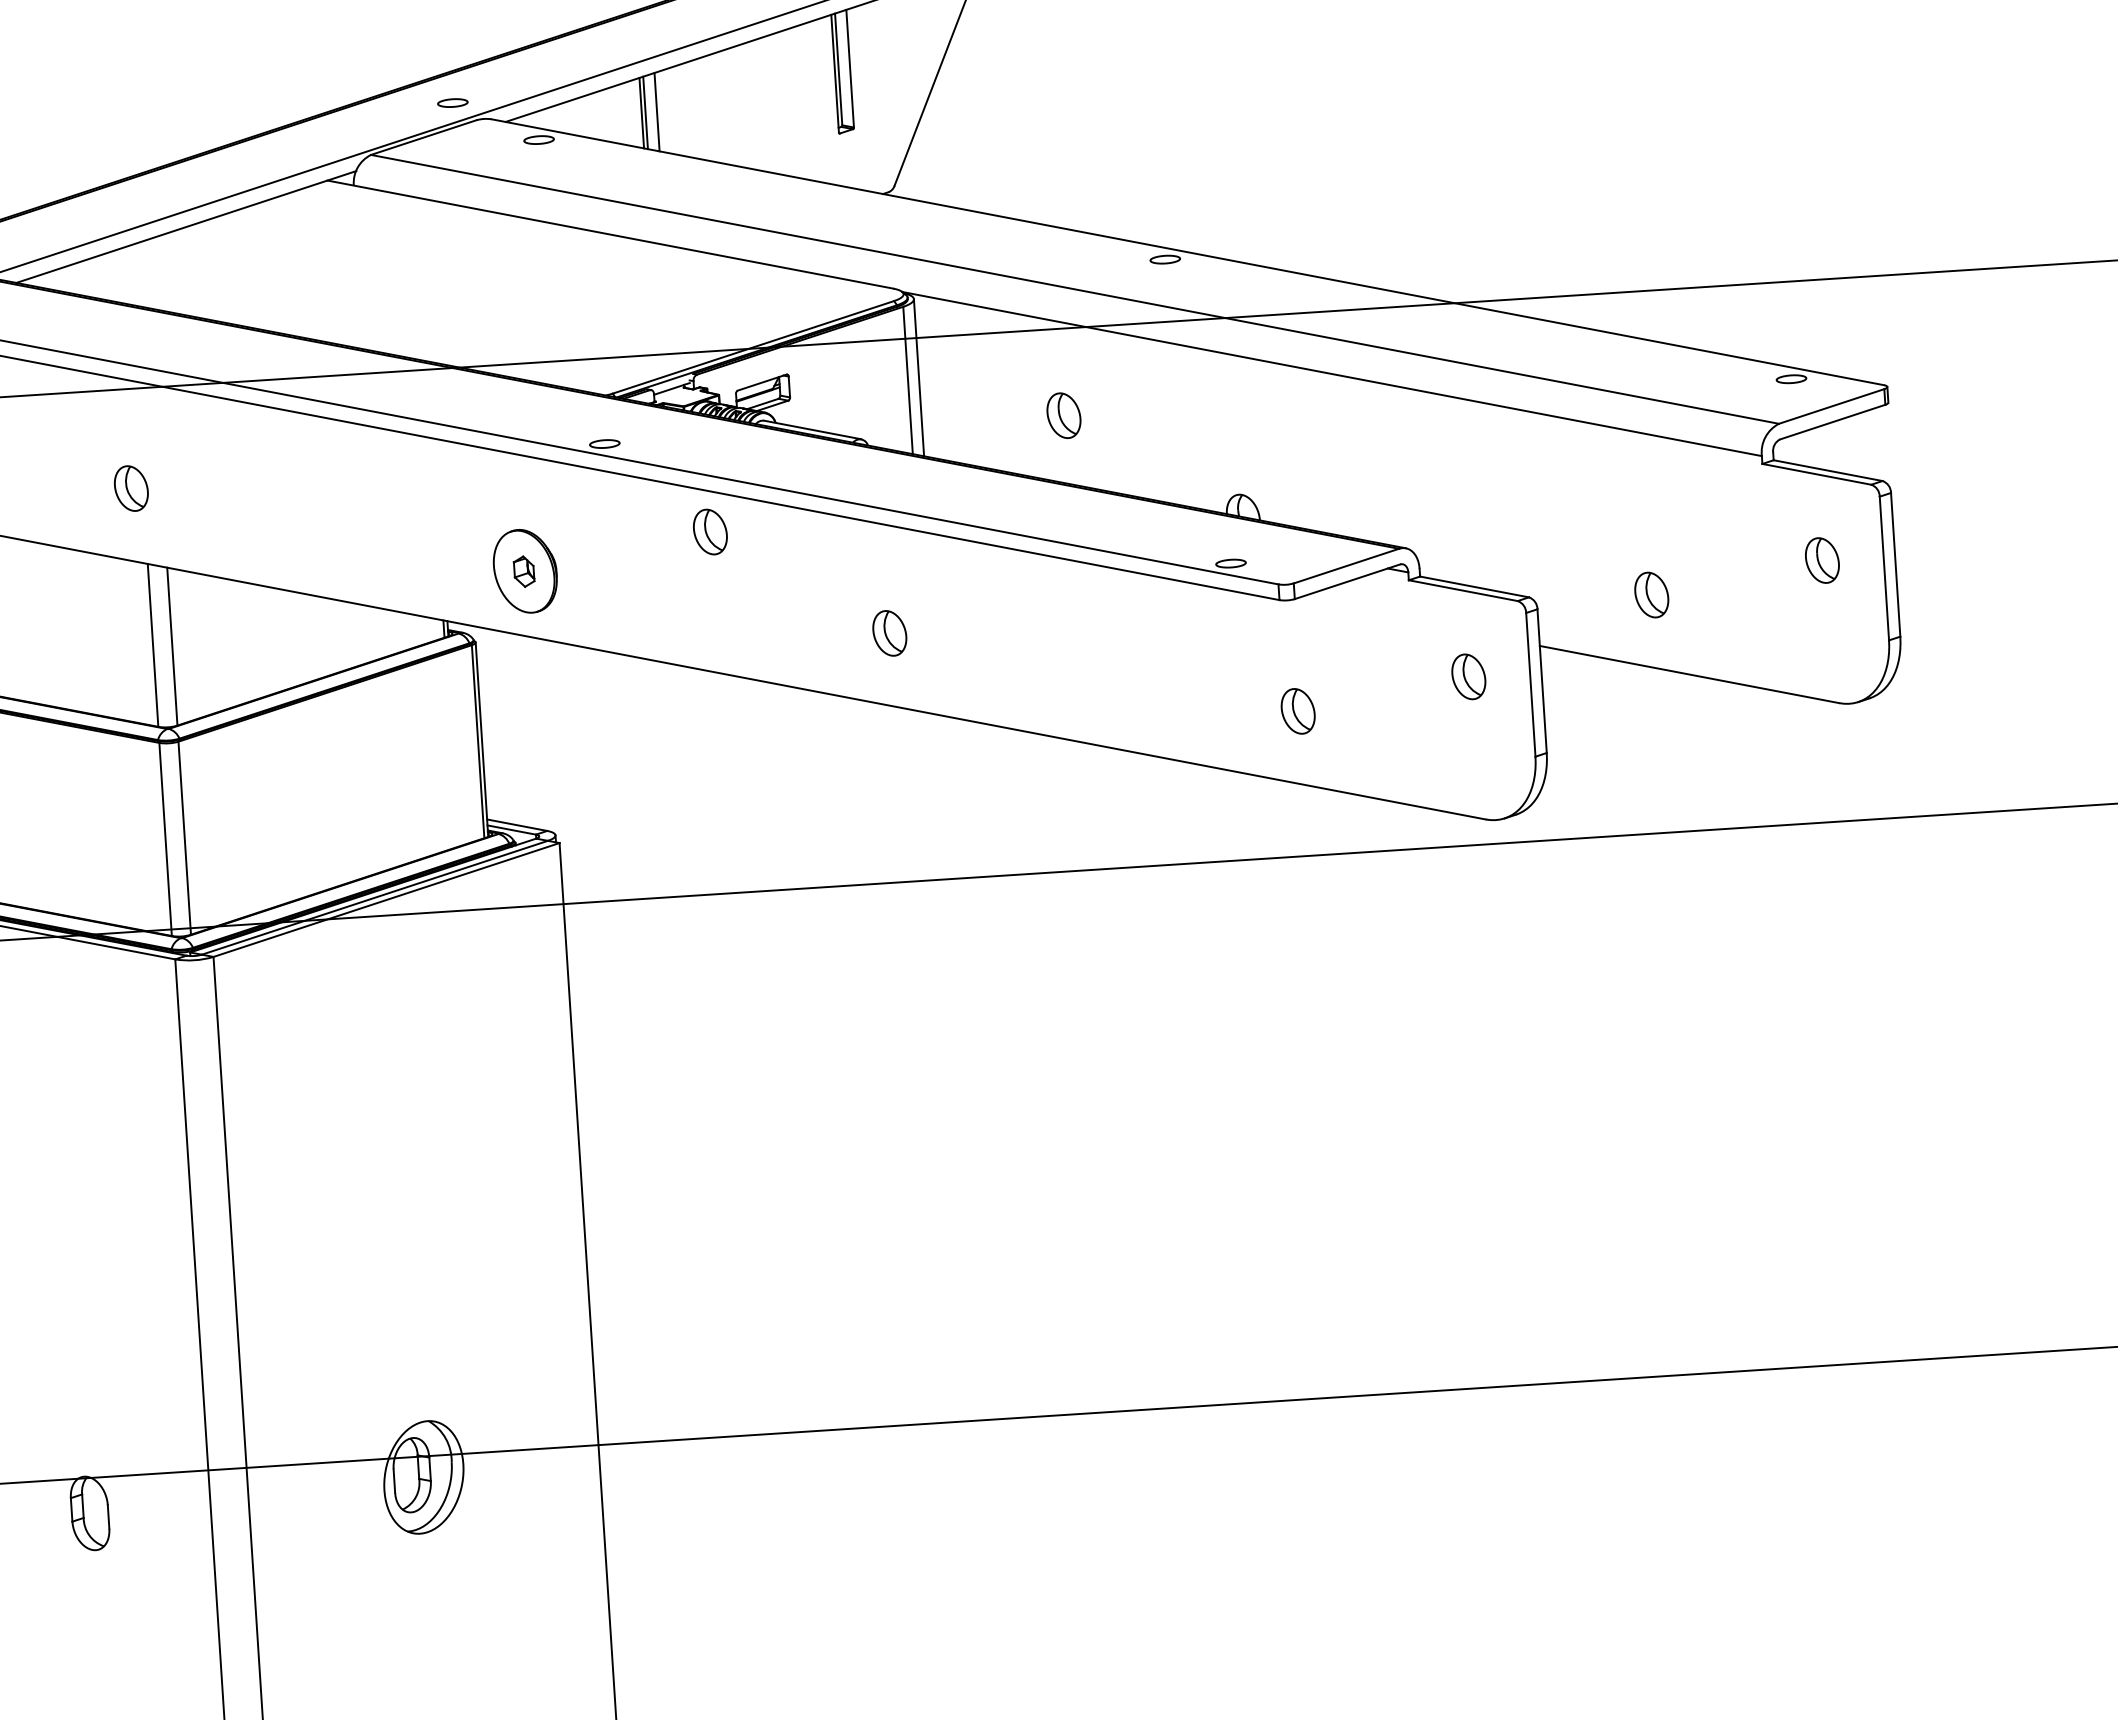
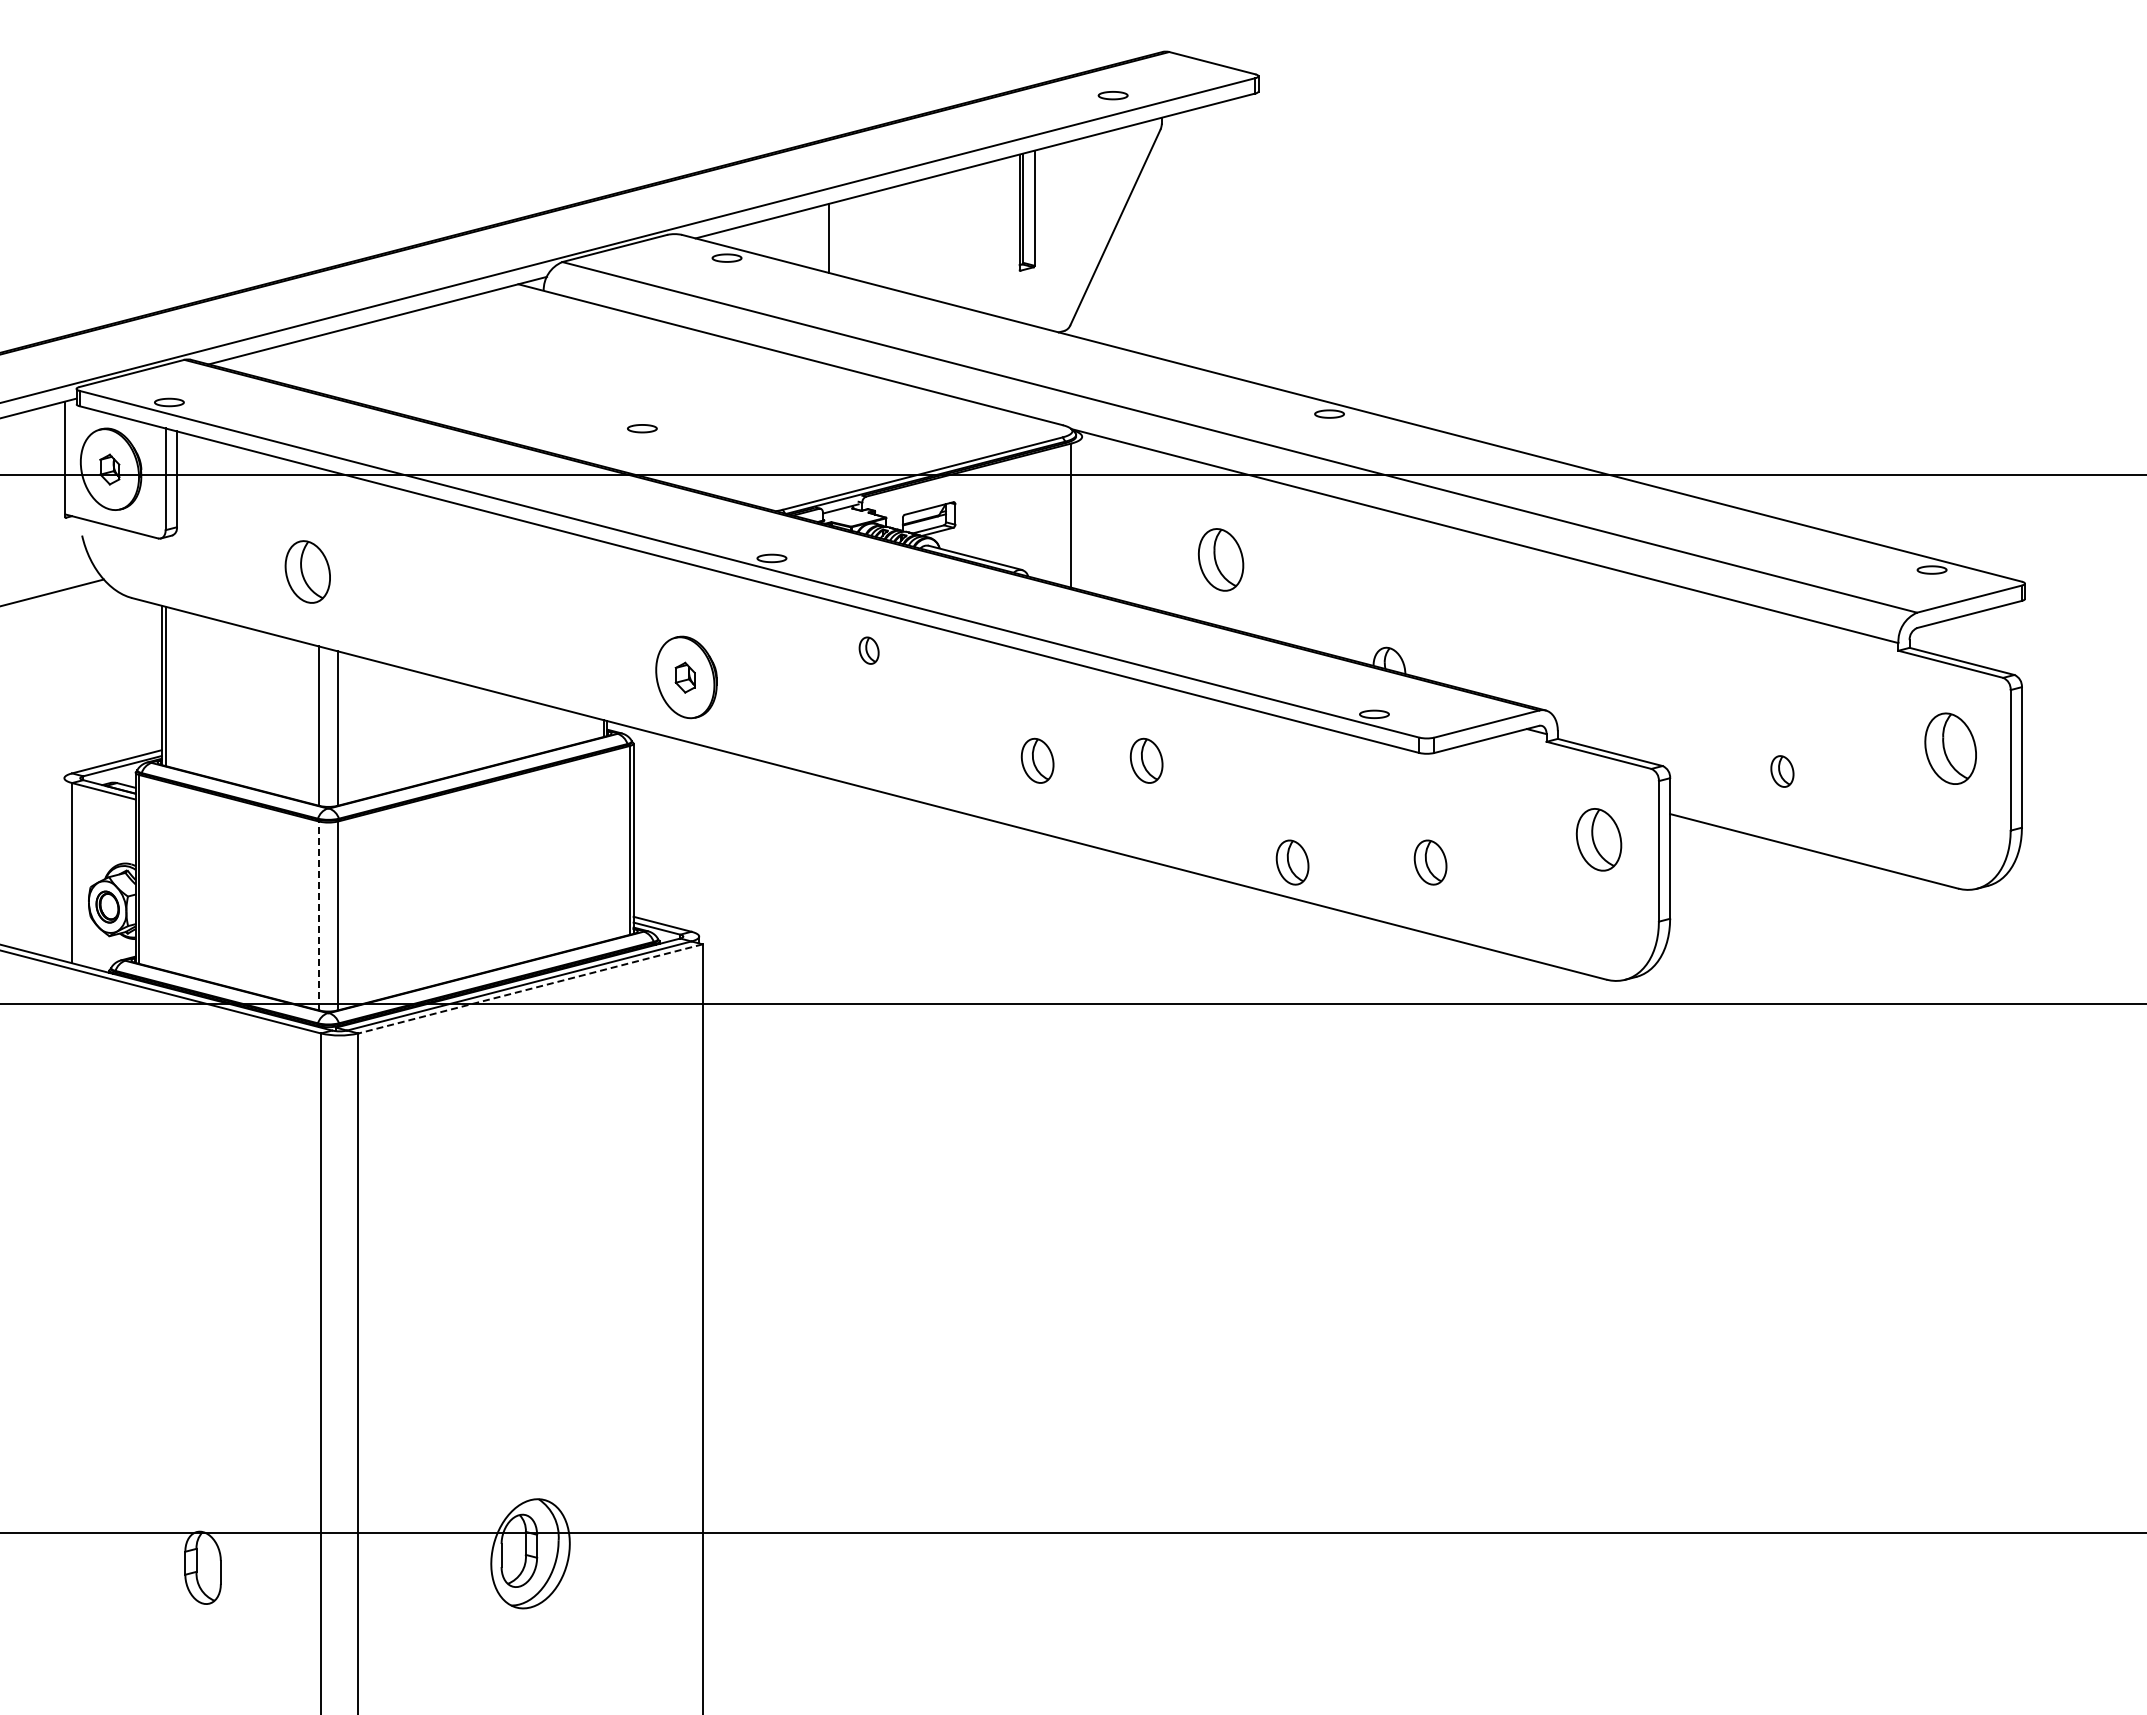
part: (452, 102) -> (642, 428), moved
line: (645, 111) -> (832, 237), removed
line: (656, 112) -> (843, 238), removed
line: (919, 377) -> (1082, 513), removed
part: (1063, 415) -> (1220, 559), size x1.4
part: (130, 488) -> (307, 571), size x1.4
part: (709, 531) -> (868, 650), size x0.6
part: (1822, 560) -> (1950, 748), size x1.6
part: (1651, 595) -> (1782, 771), size x0.7
part: (1001, 625) -> (1146, 760), added
part: (1468, 676) -> (1598, 839), size x1.4
part: (1157, 720) -> (1292, 862), added
line: (165, 838) -> (319, 915), solid -> dashed
line: (386, 899) -> (530, 988), solid -> dashed

